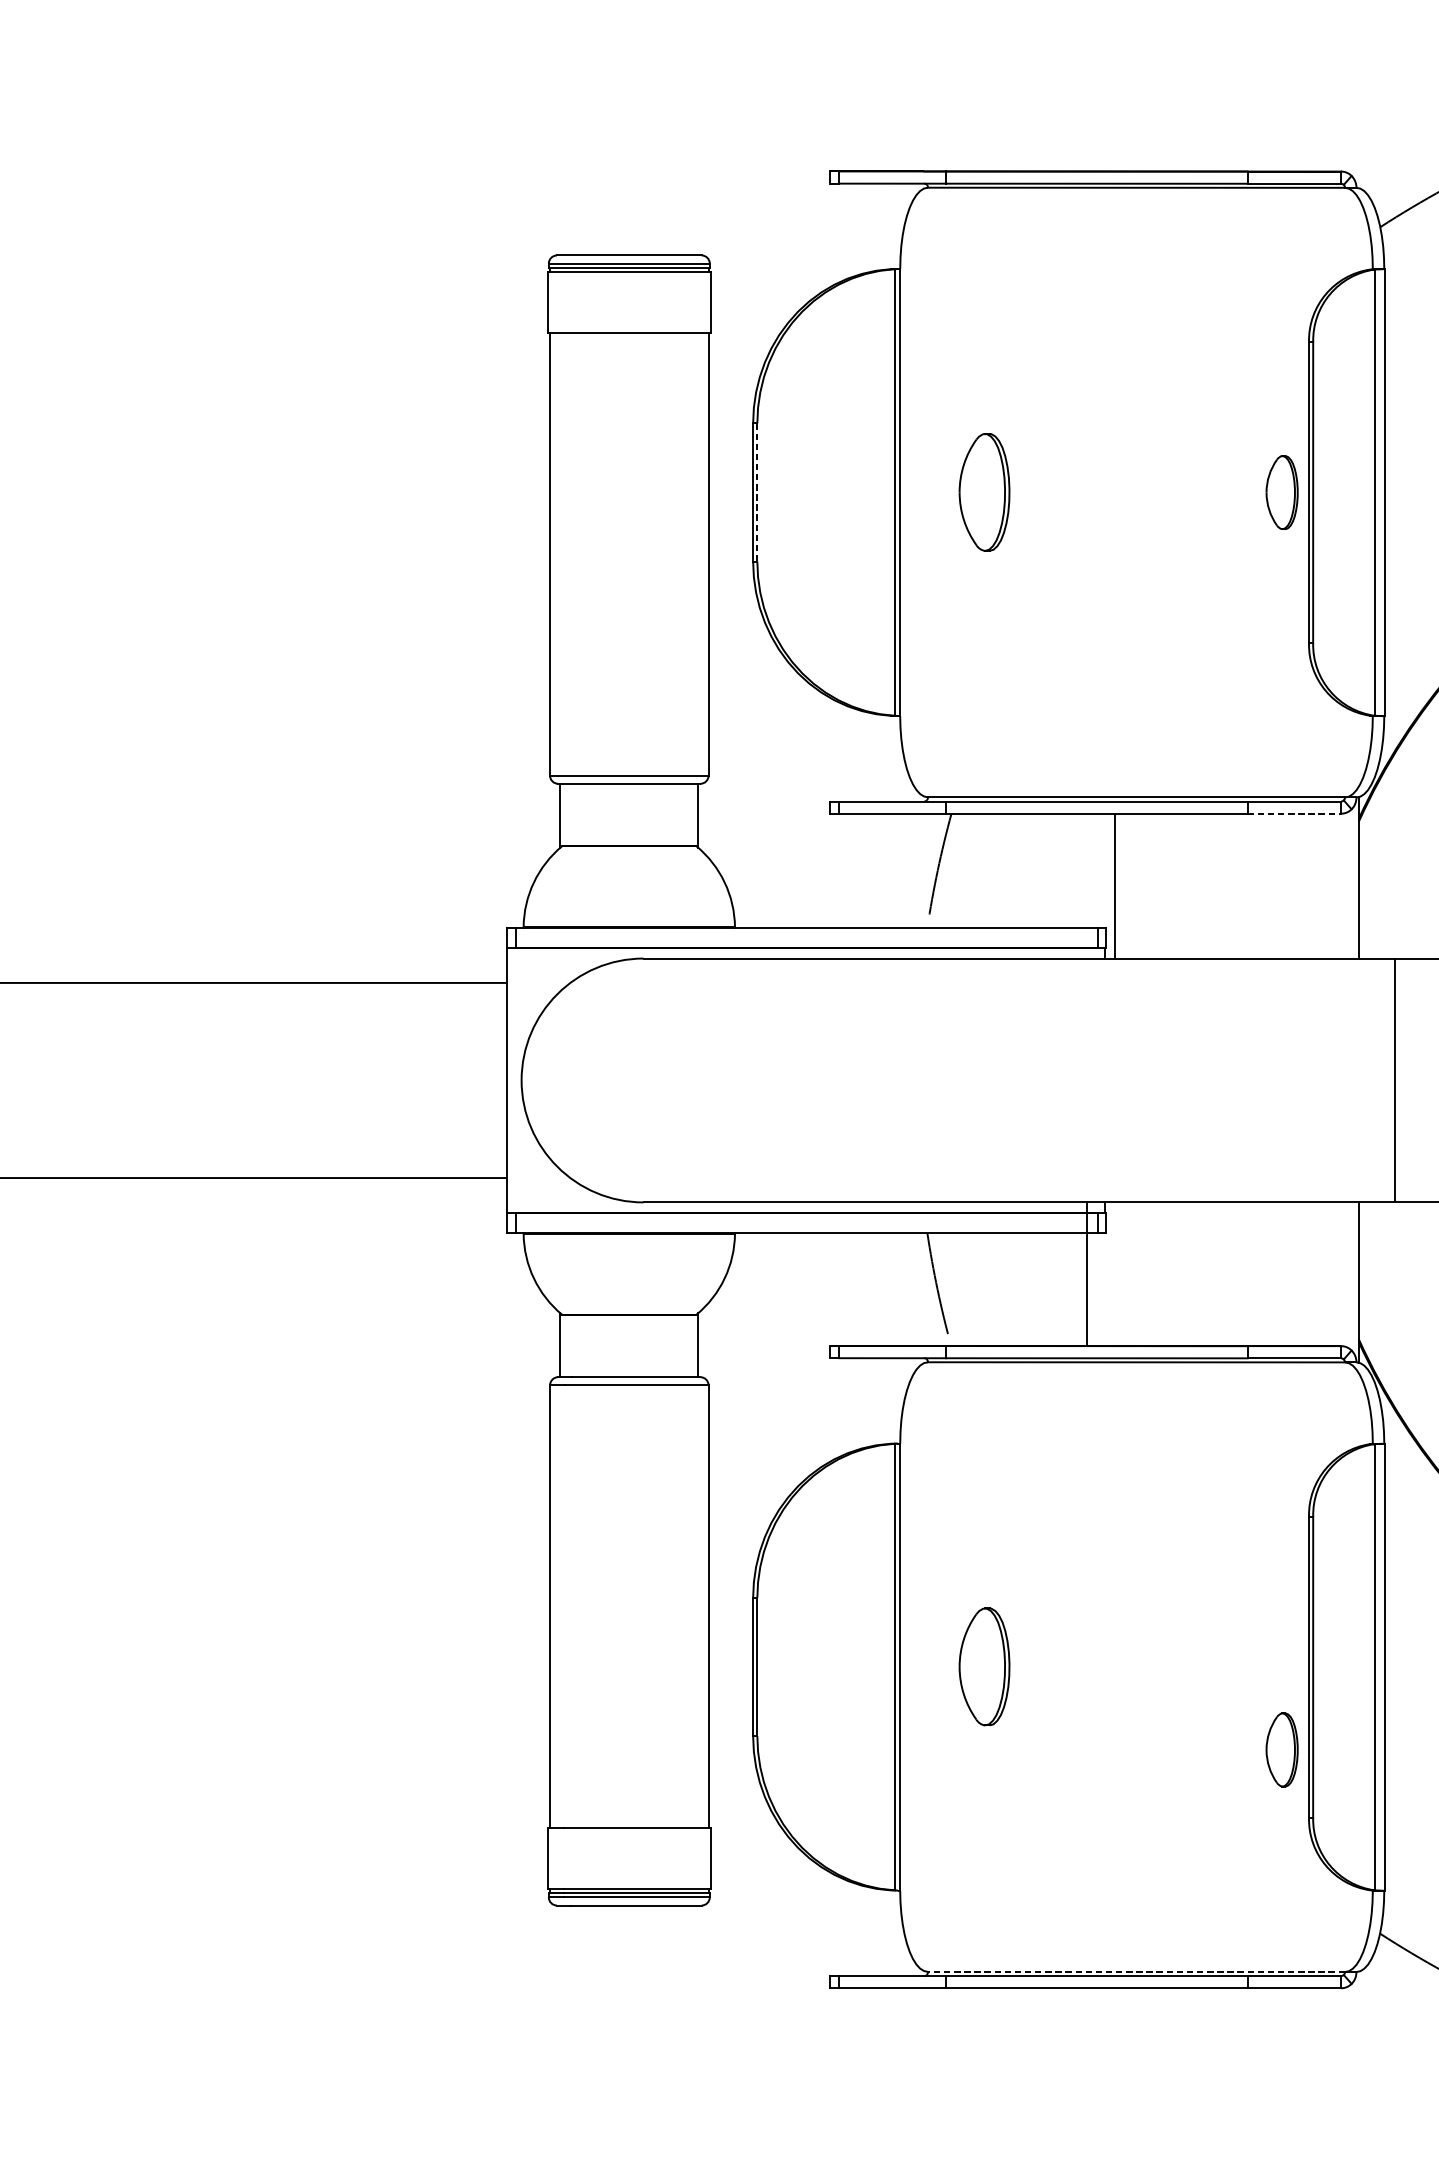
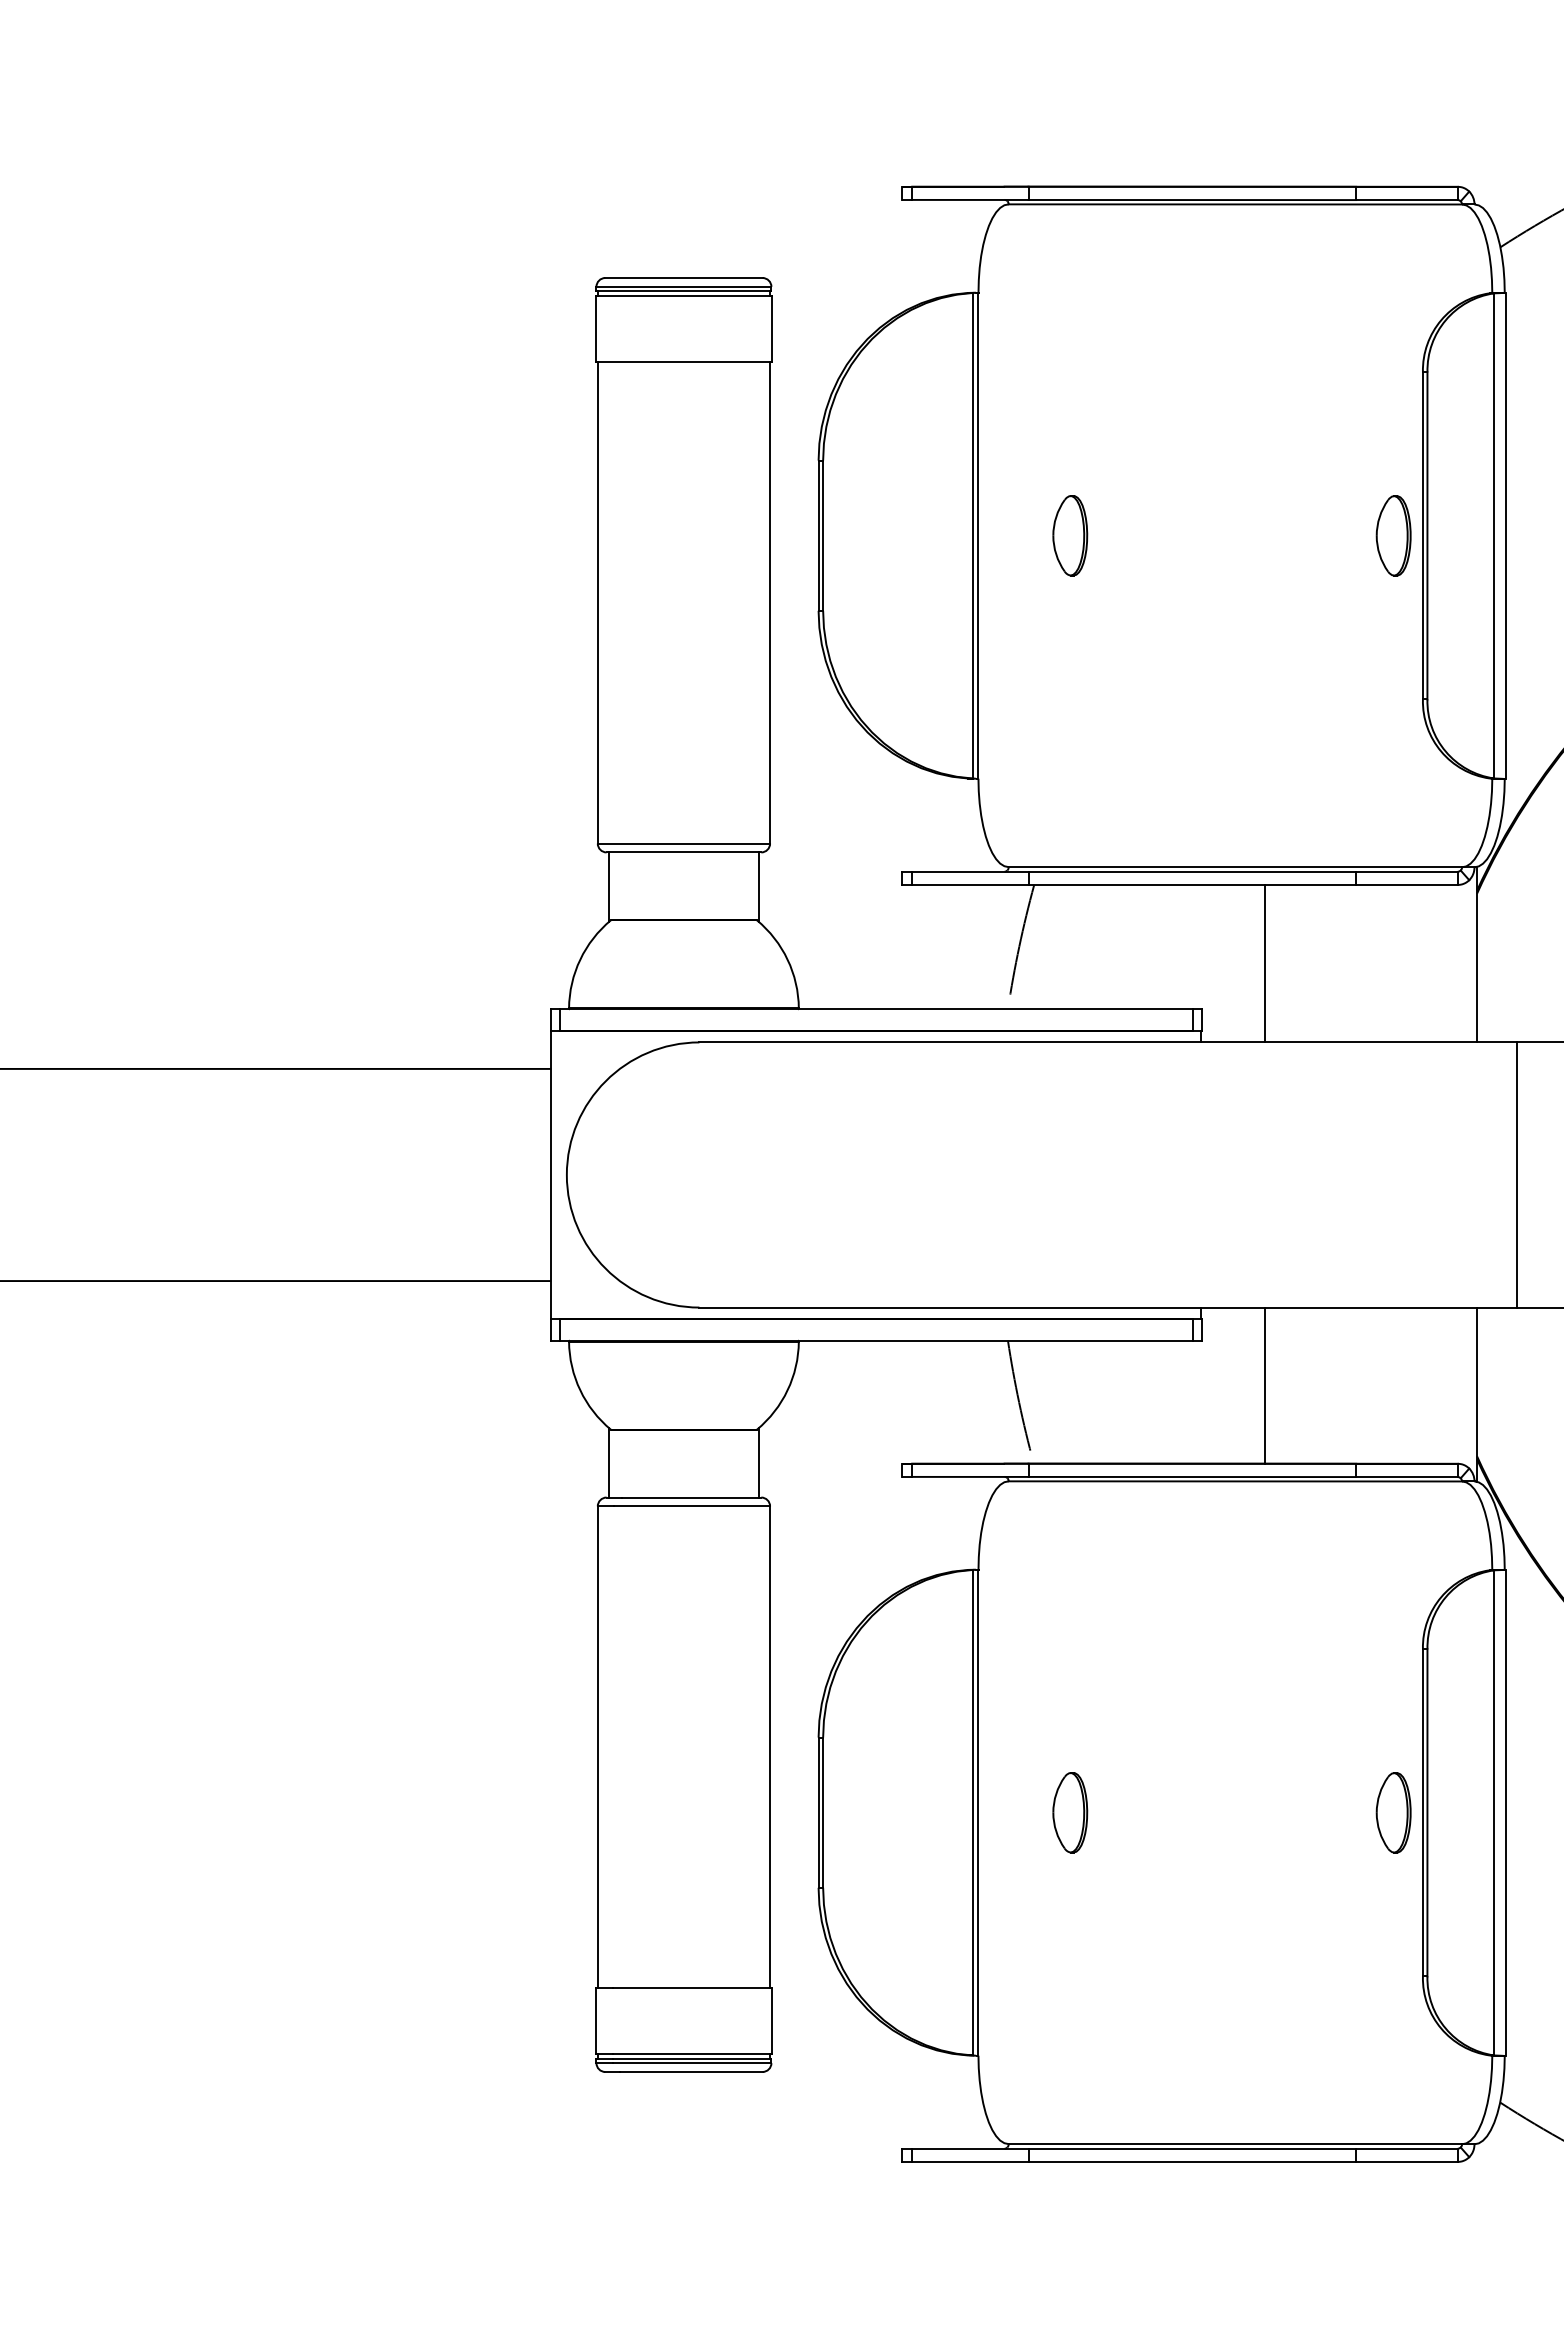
part: (984, 492) -> (1070, 535), size x0.62
line: (757, 493) -> (823, 536), dashed -> solid
line: (1293, 813) -> (1406, 884), dashed -> solid
line: (1114, 885) -> (1264, 963), moved
line: (1086, 1274) -> (1264, 1385), moved
part: (984, 1666) -> (1070, 1812), size x0.62
part: (1281, 1749) -> (1393, 1812), moved
line: (1136, 1972) -> (1235, 2144), dashed -> solid

